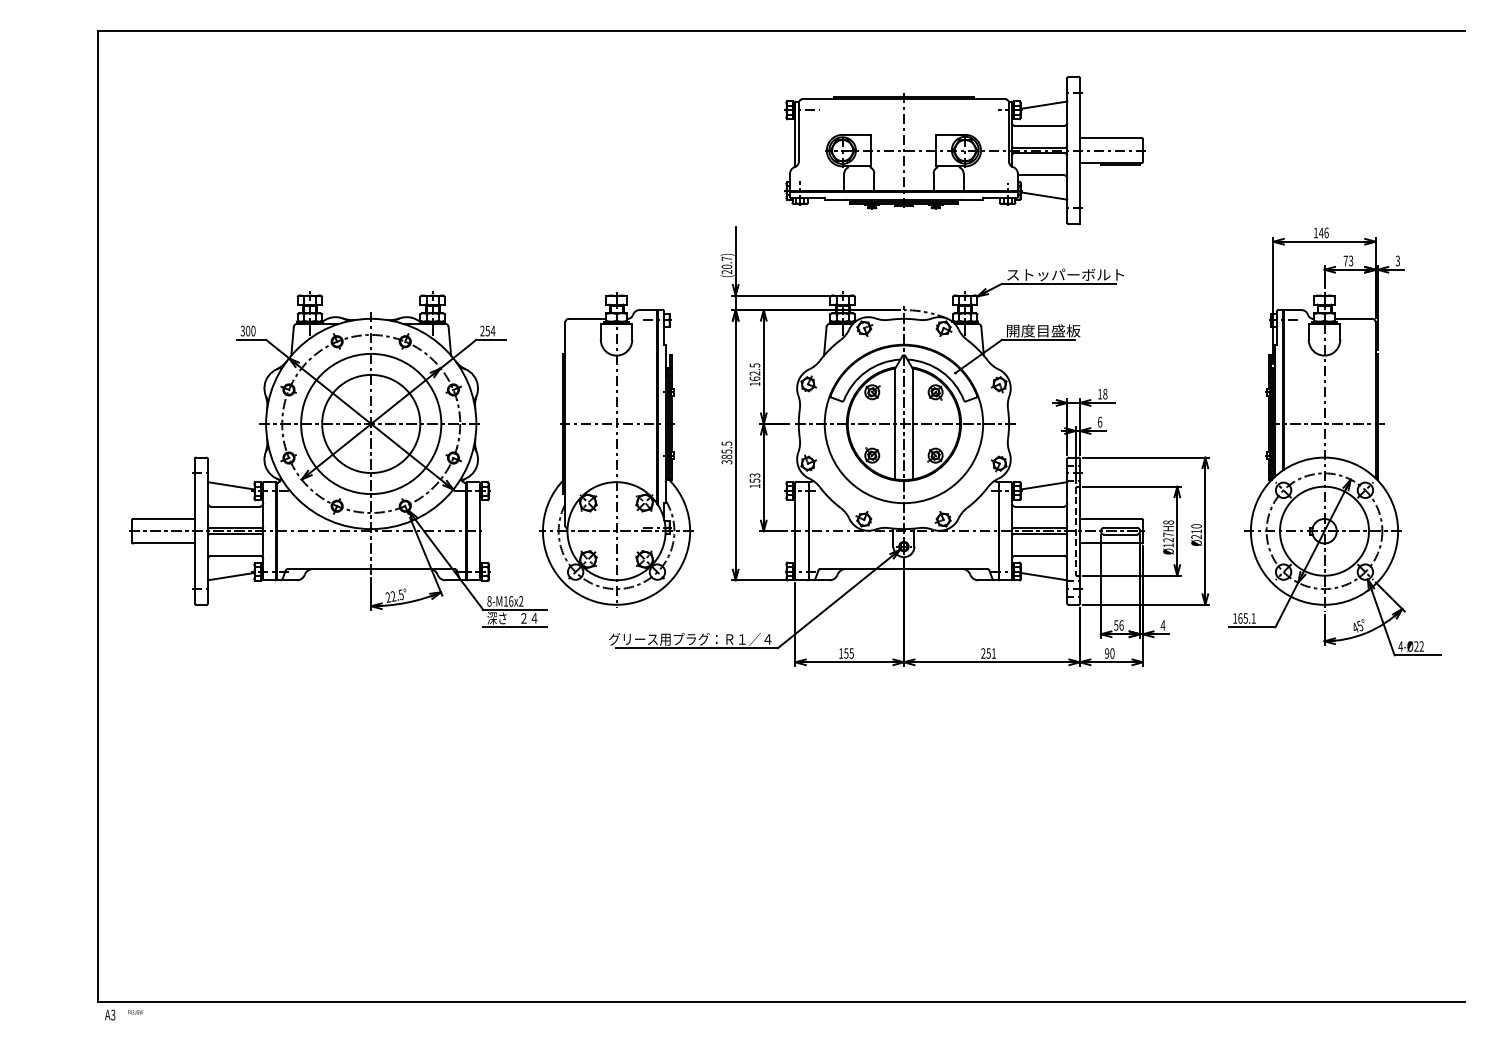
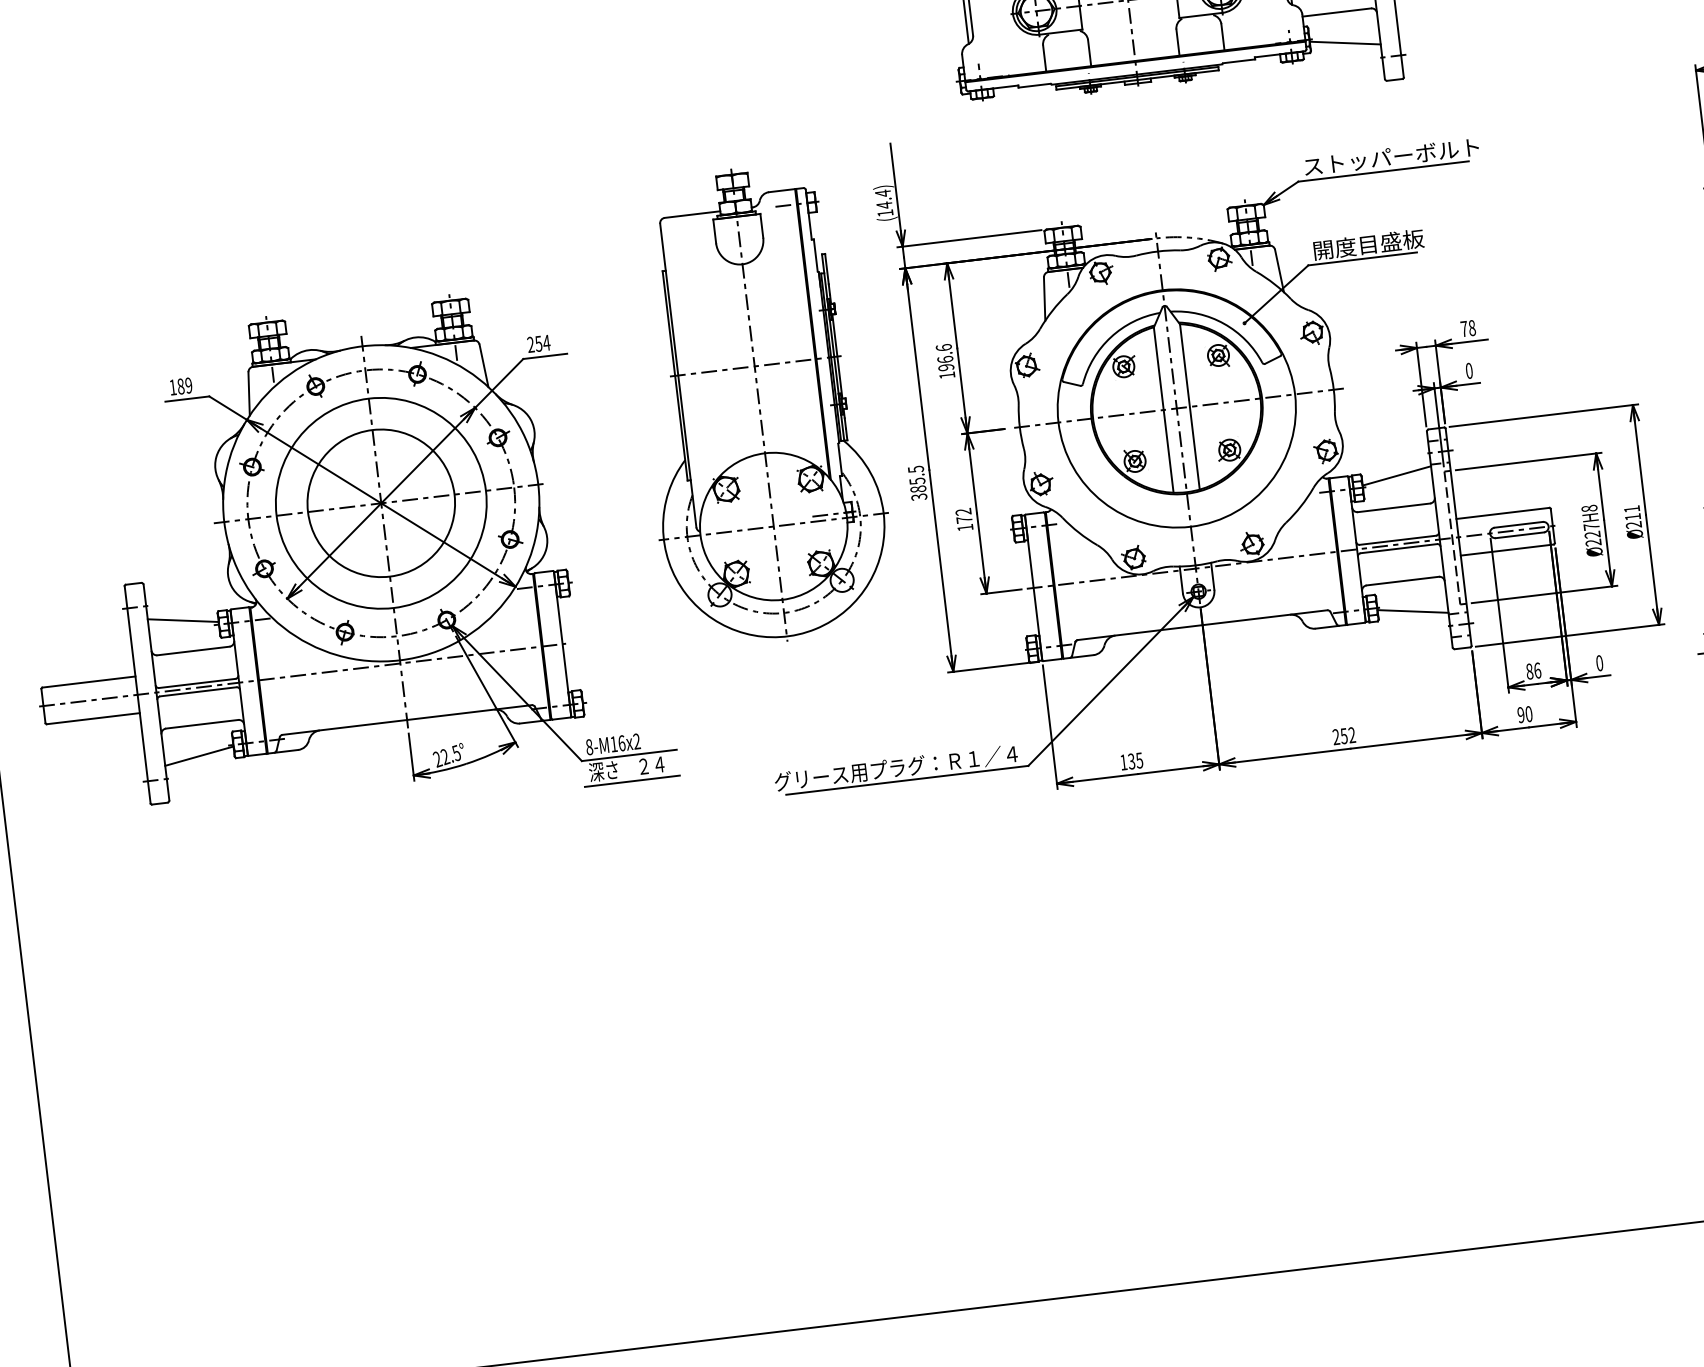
text: (726, 265) -> (883, 203), (20.7) -> (14.4)
text: (247, 330) -> (179, 385), 300 -> 189
text: (754, 371) -> (944, 356), 162.5 -> 196.6
text: (1099, 394) -> (1463, 329), 18 -> 78
text: (1100, 422) -> (1470, 371), 6 -> 0
part: (616, 449) -> (759, 404), moved
text: (754, 477) -> (963, 515), 153 -> 172
text: (1196, 526) -> (1631, 509), Ø210 -> Ø211
text: (1168, 545) -> (1593, 542), Ø127H8 -> Ø227H8
text: (1116, 625) -> (1530, 671), 56 -> 86
text: (1162, 625) -> (1598, 663), 4 -> 0
text: (846, 653) -> (1131, 761), 155 -> 135
text: (993, 653) -> (1351, 735), 251 -> 252

